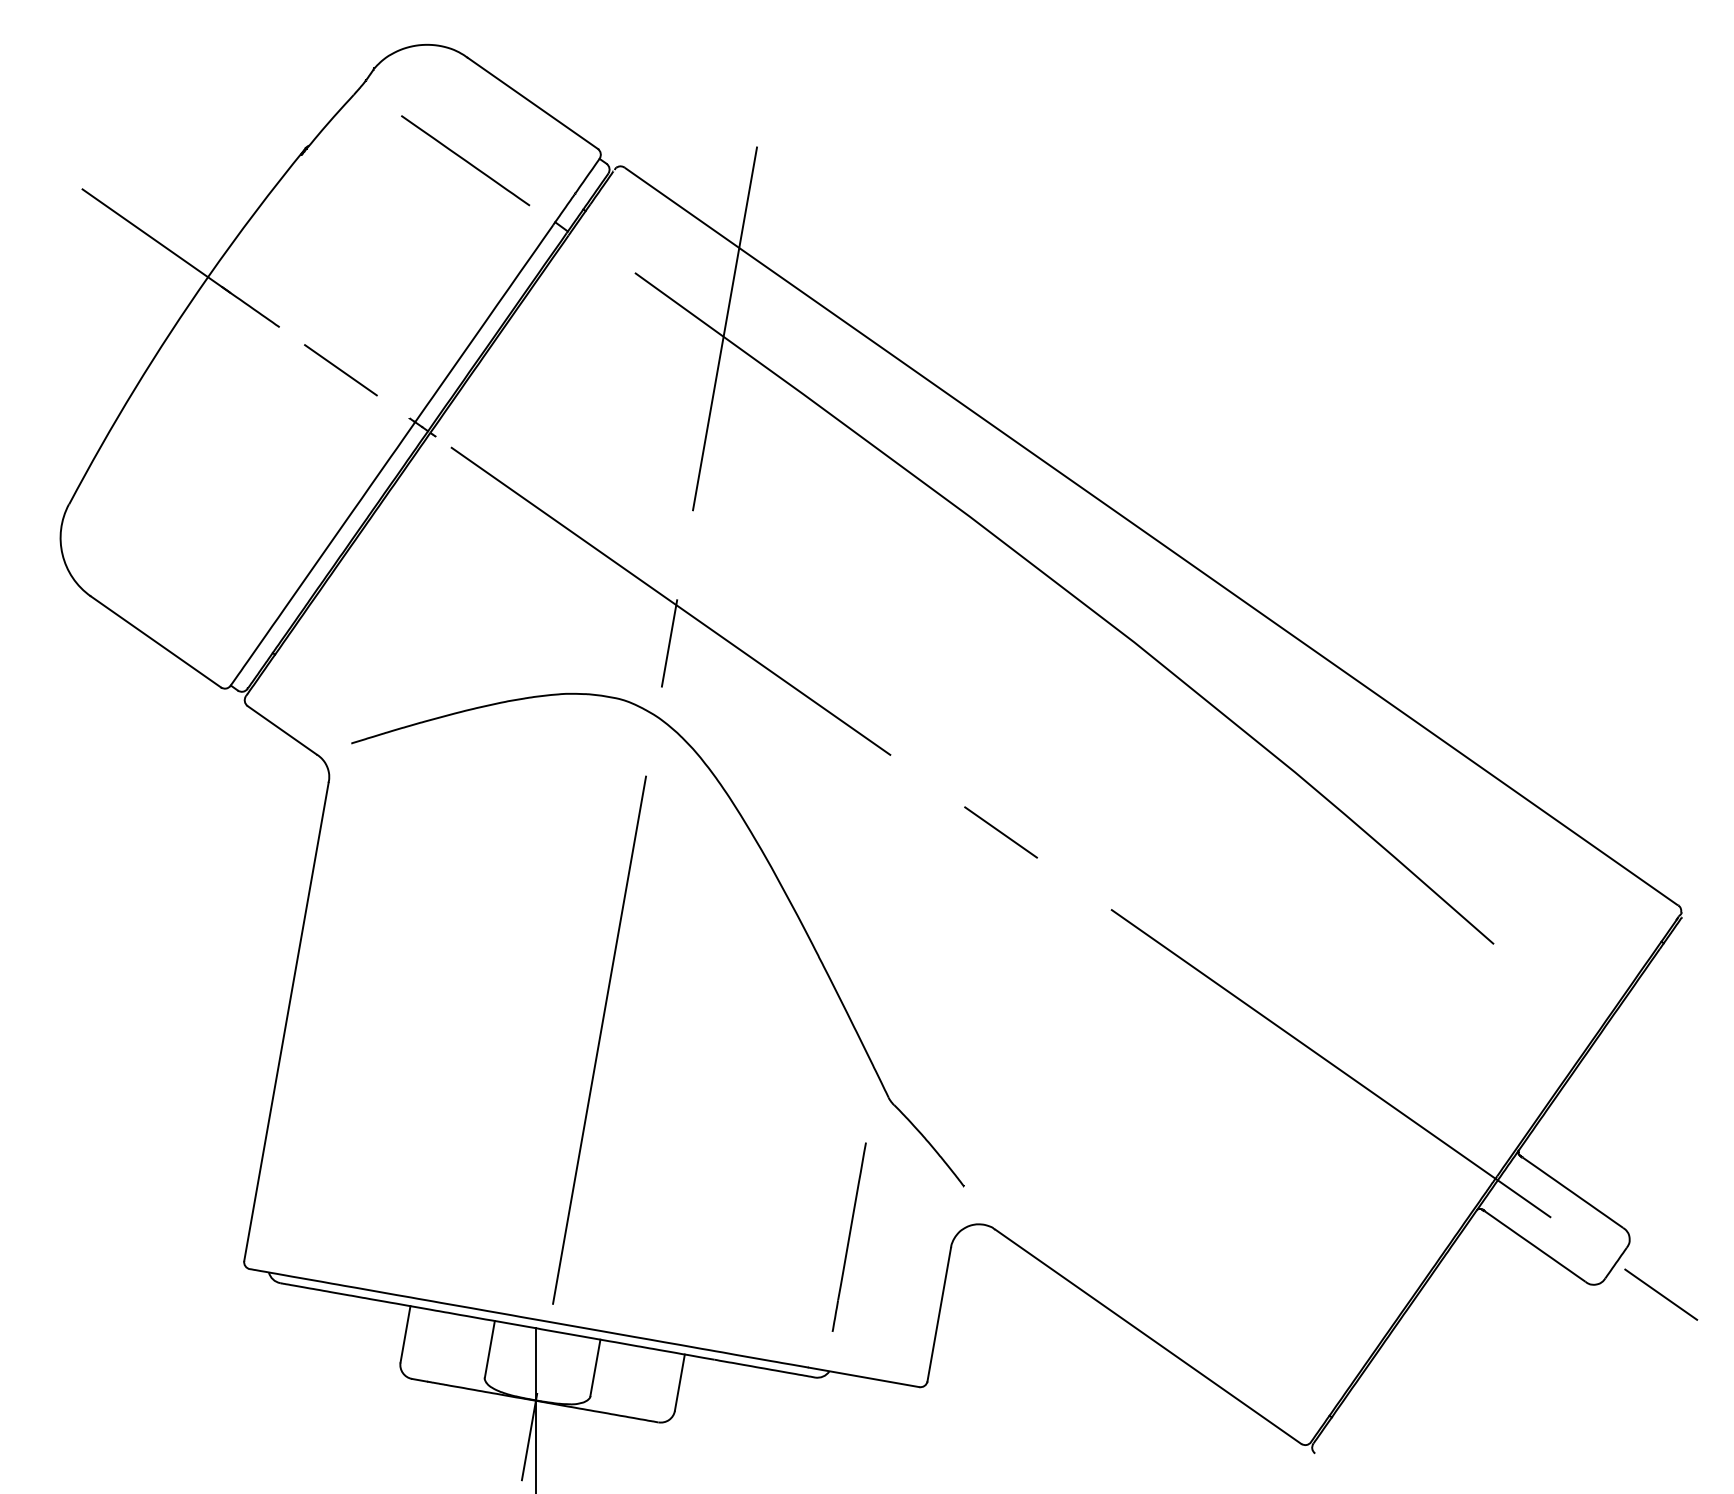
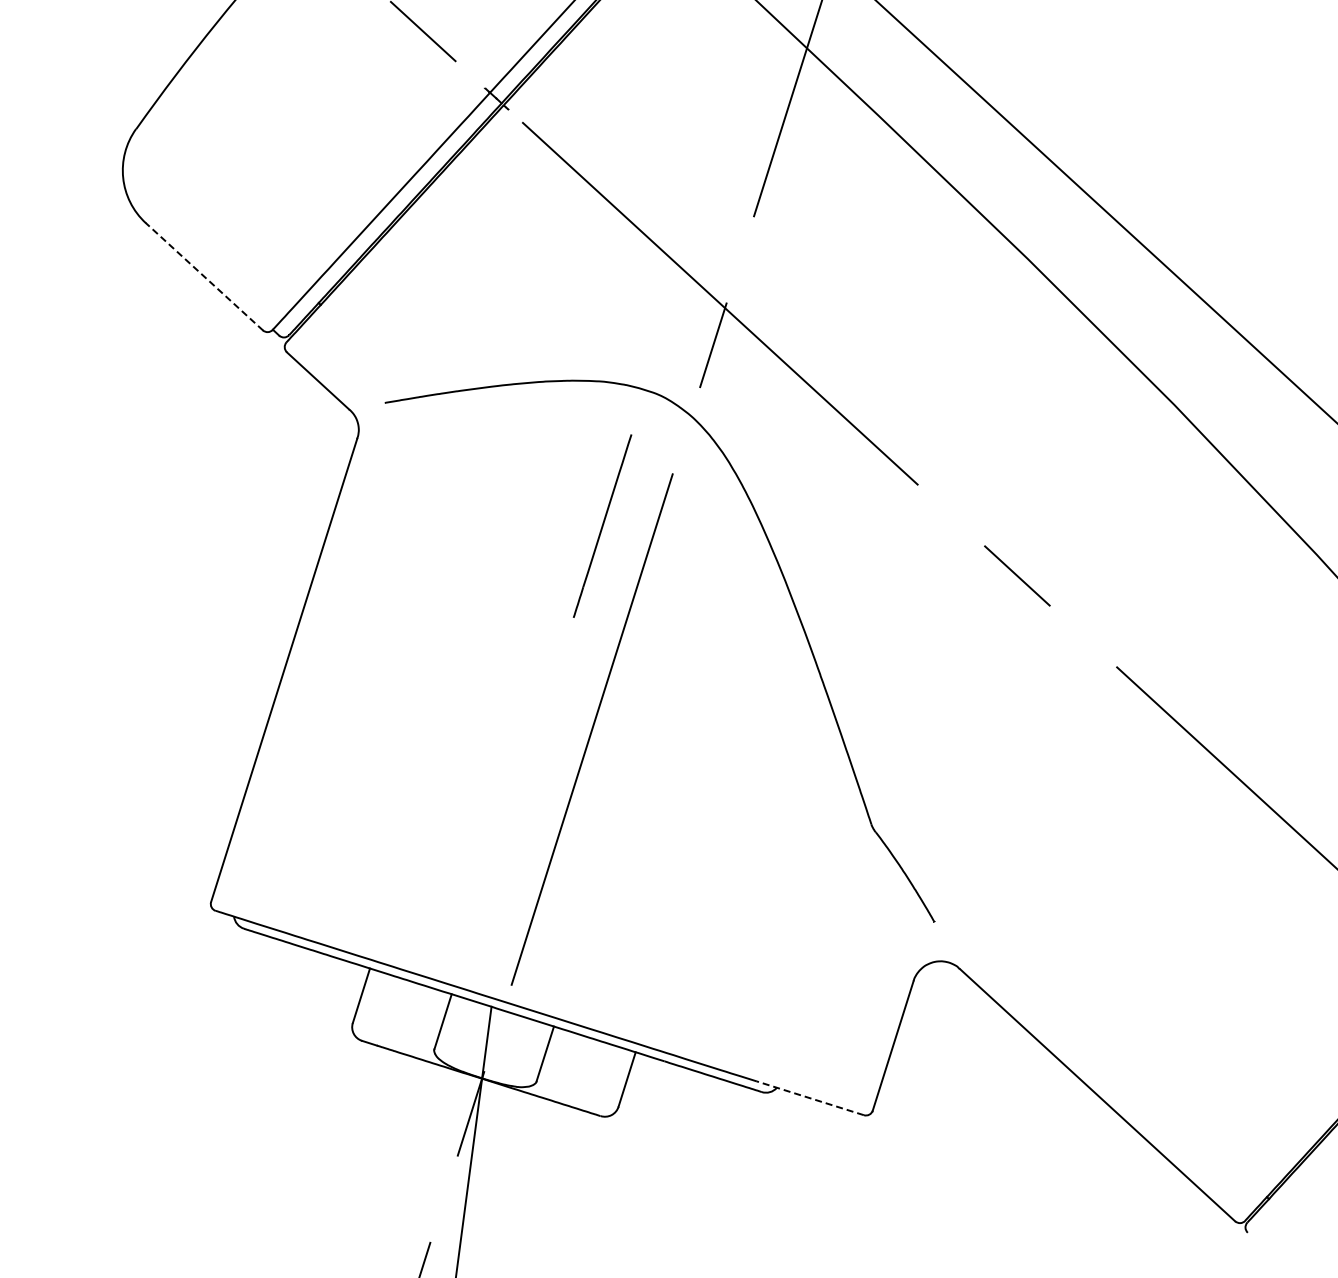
line: (155, 641) -> (203, 276), solid -> dashed
line: (848, 1236) -> (601, 525), moved
line: (863, 1377) -> (809, 1098), solid -> dashed

